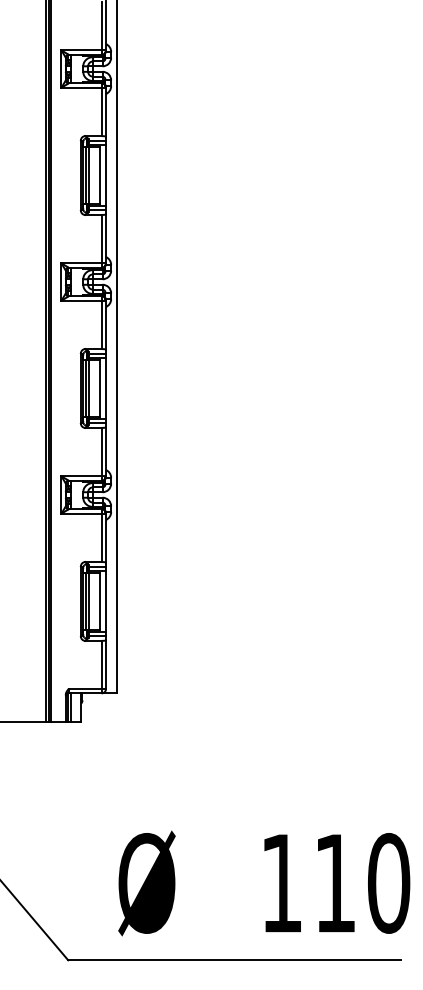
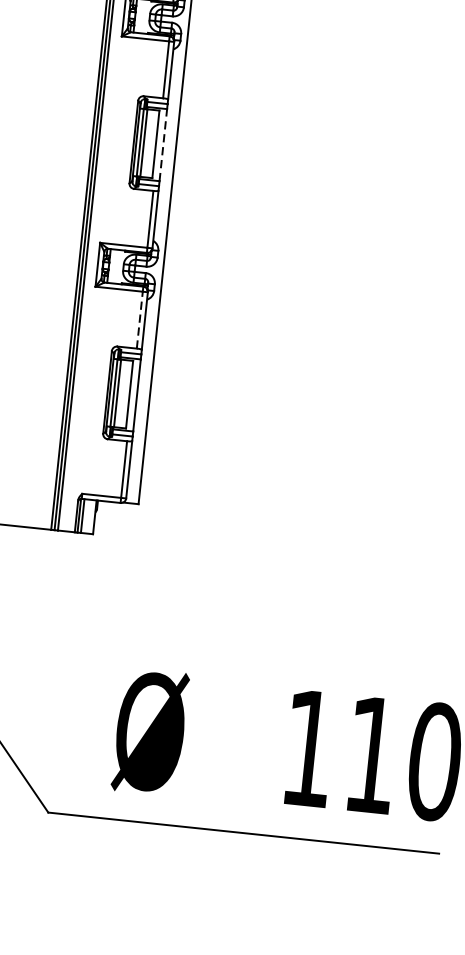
line: (106, 388) -> (163, 145), solid -> dashed
line: (101, 537) -> (139, 319), solid -> dashed

